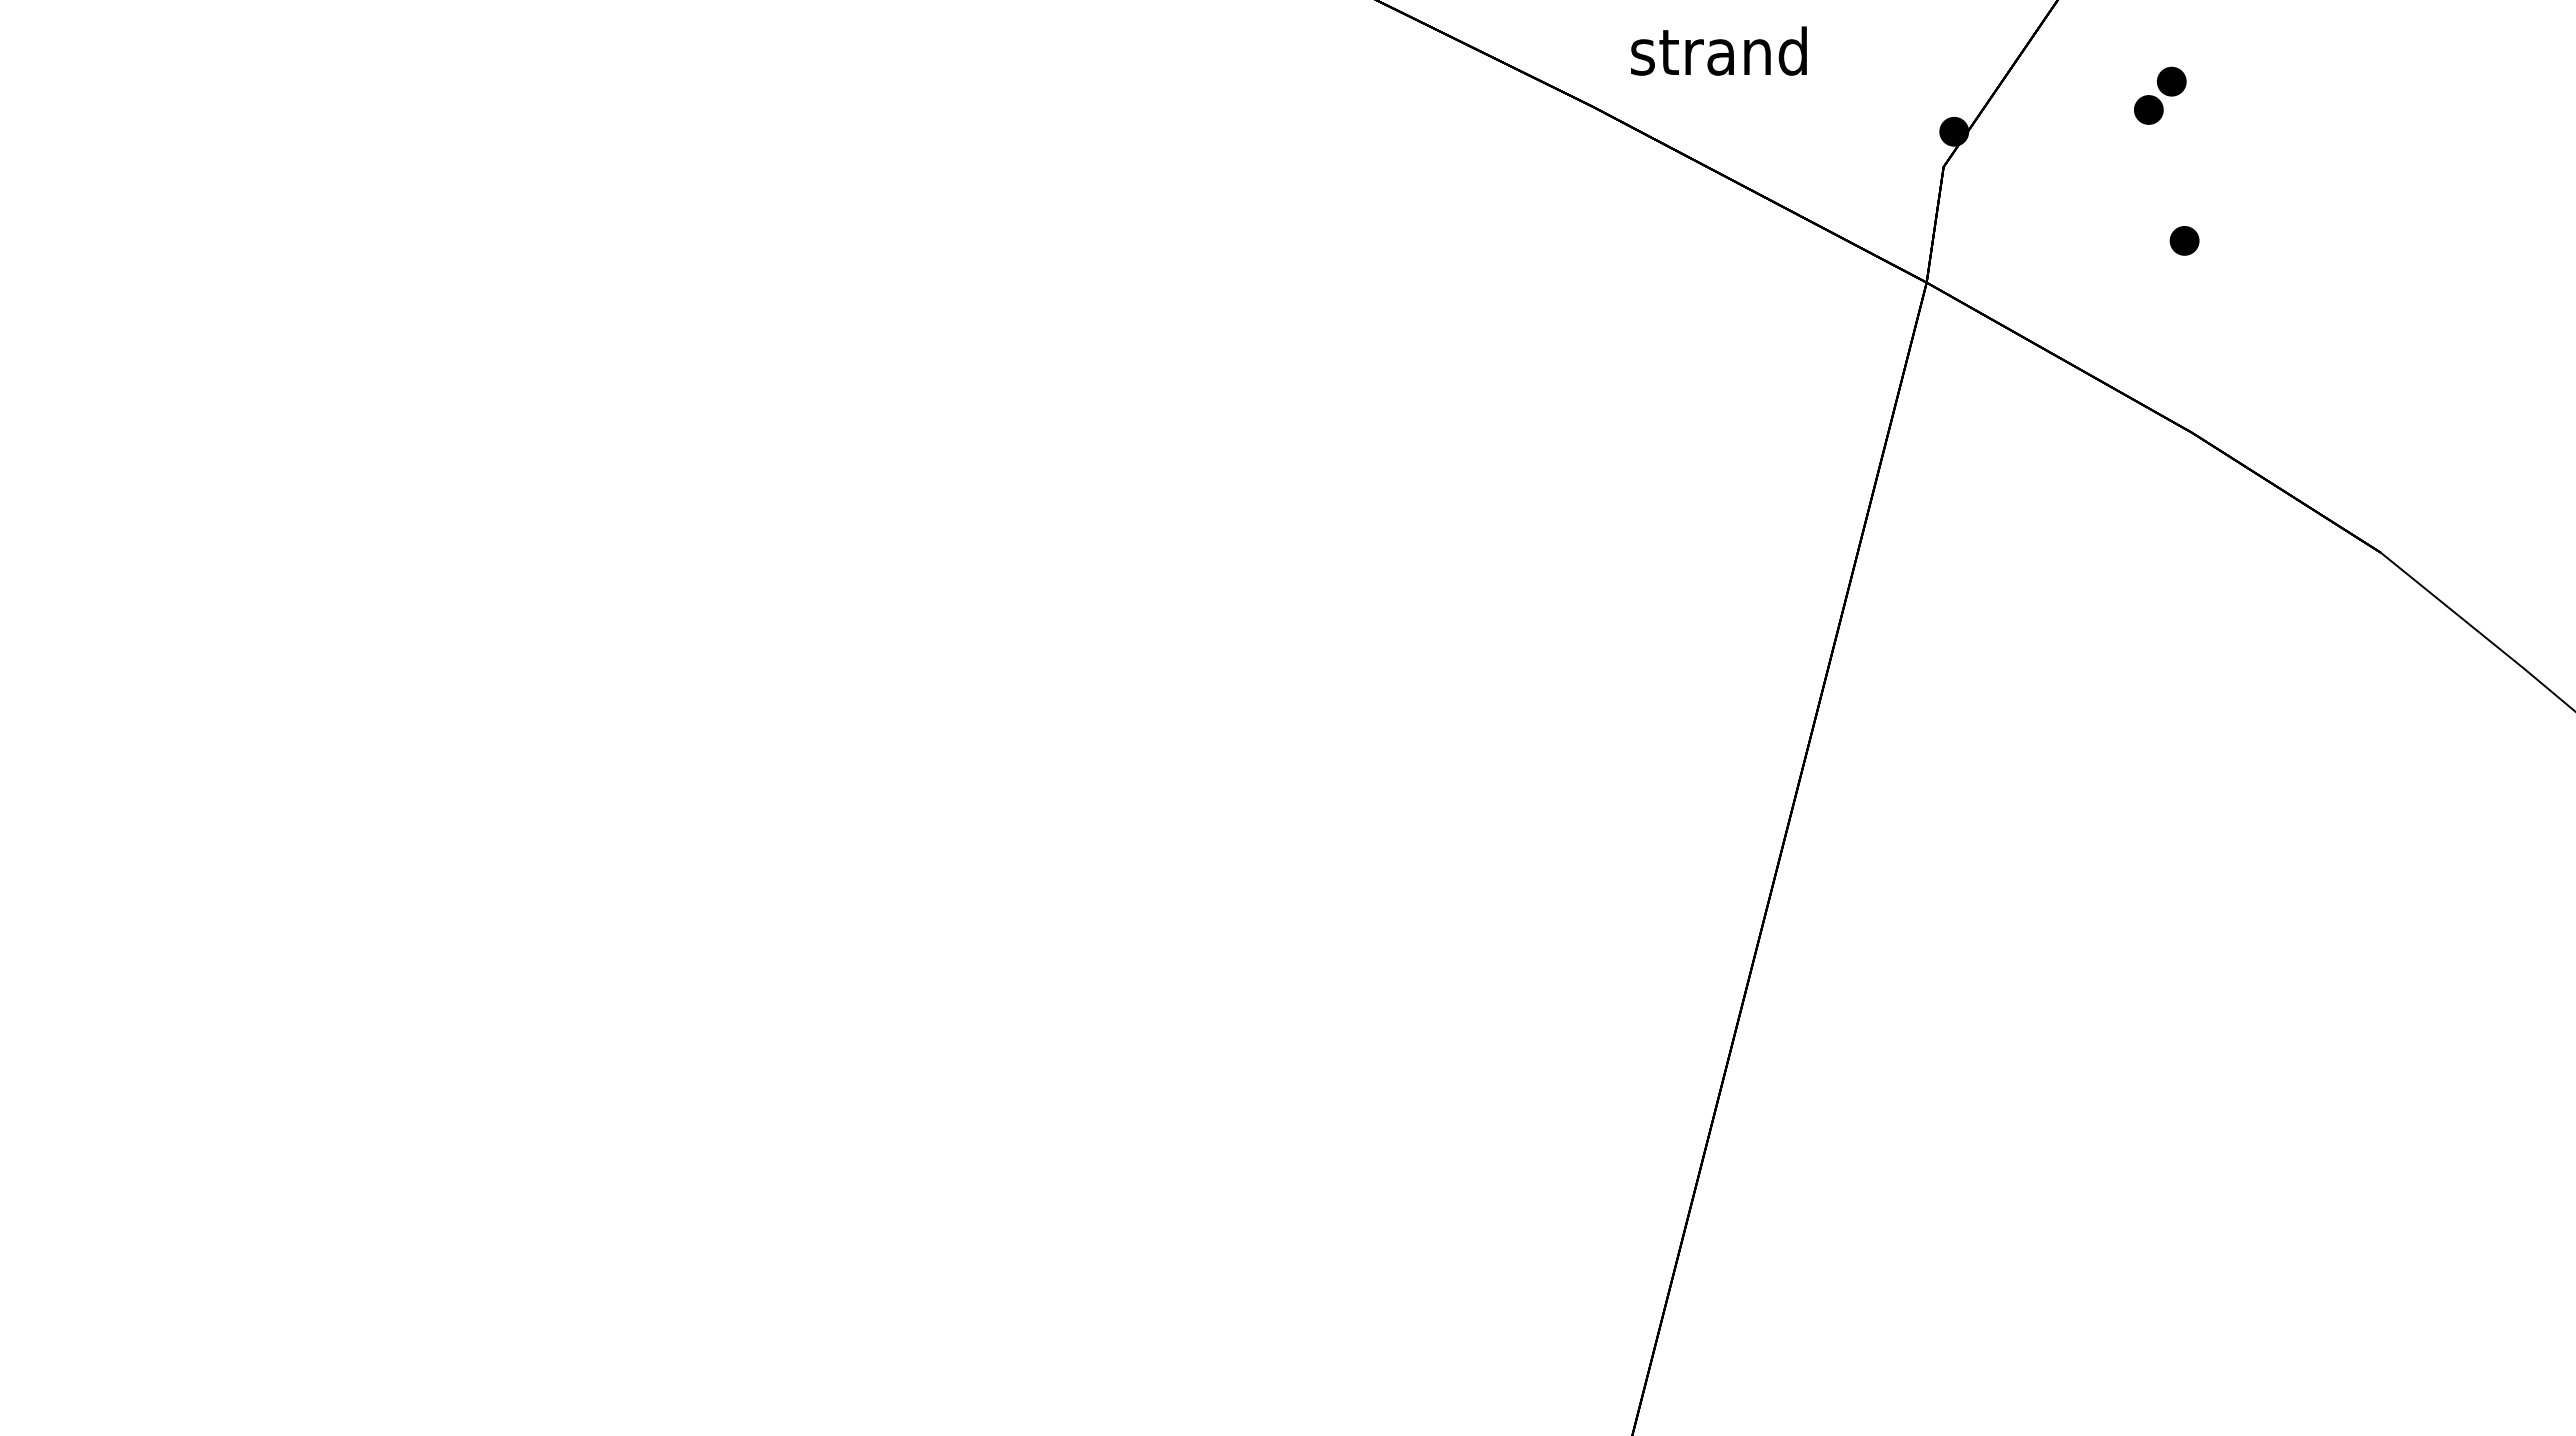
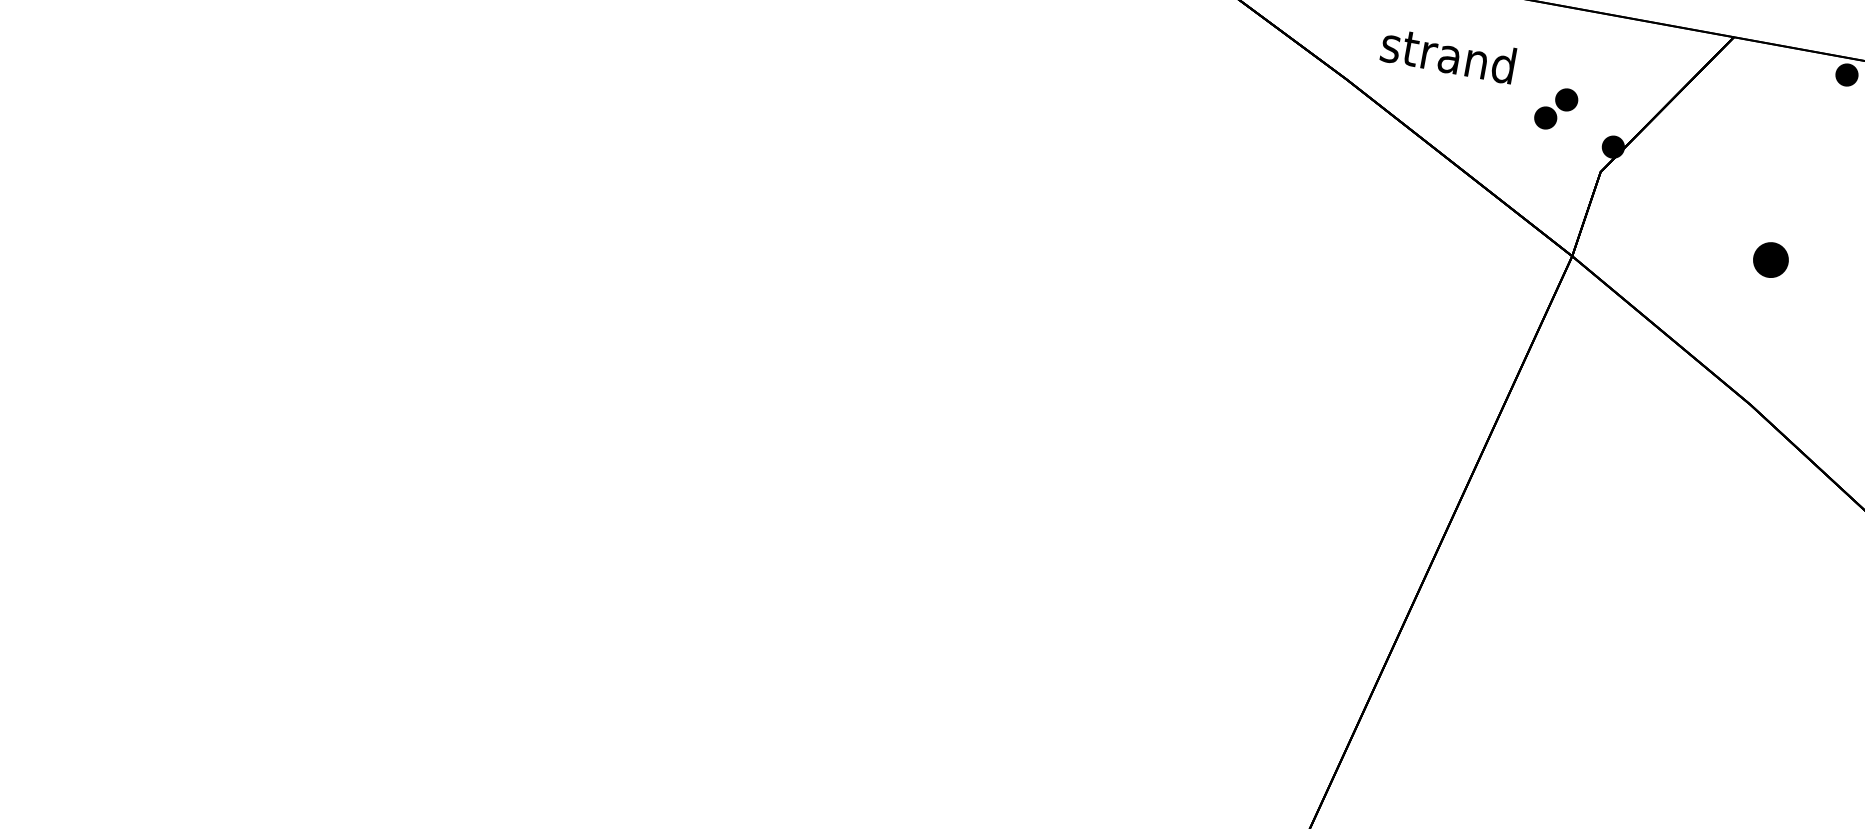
part: (2160, 95) -> (1556, 108), moved
part: (2184, 240) -> (1770, 259), size x1.6

